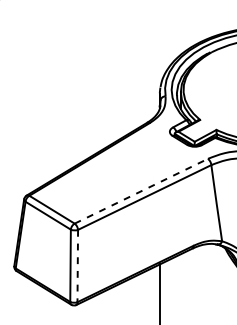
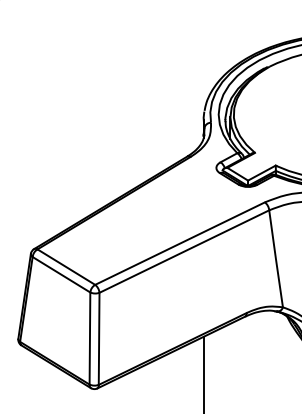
line: (141, 191) -> (180, 243), dashed -> solid
line: (78, 266) -> (99, 339), dashed -> solid

